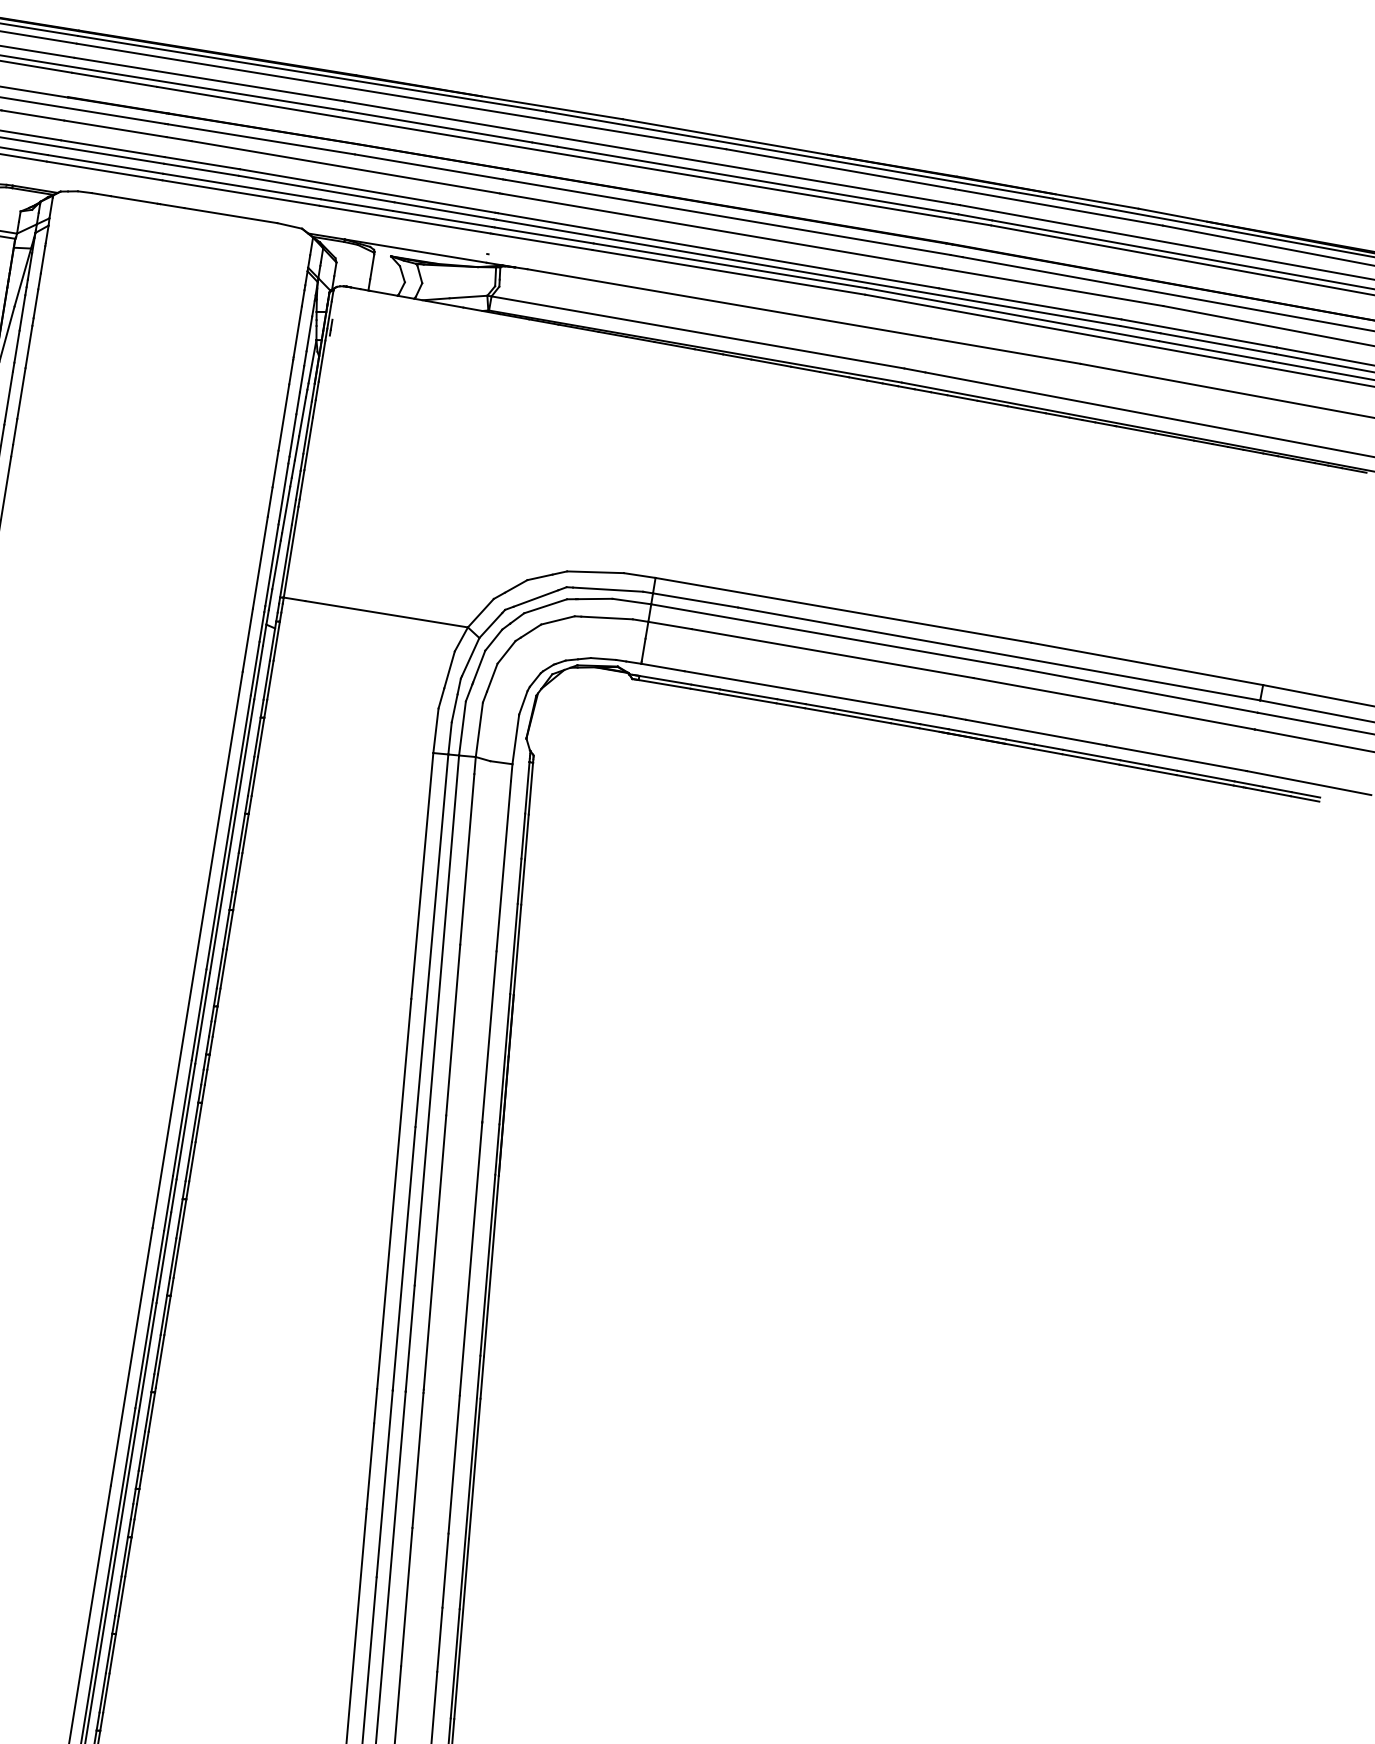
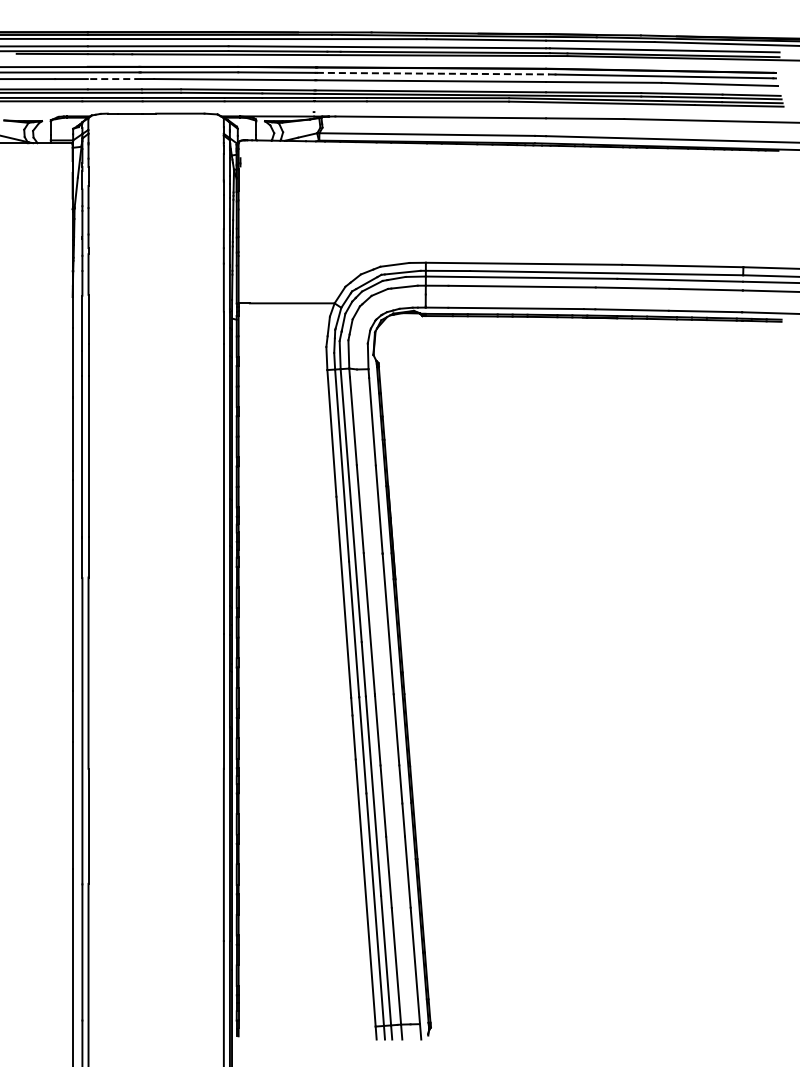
line: (115, 129) -> (114, 79), solid -> dashed
line: (728, 217) -> (433, 73), solid -> dashed

